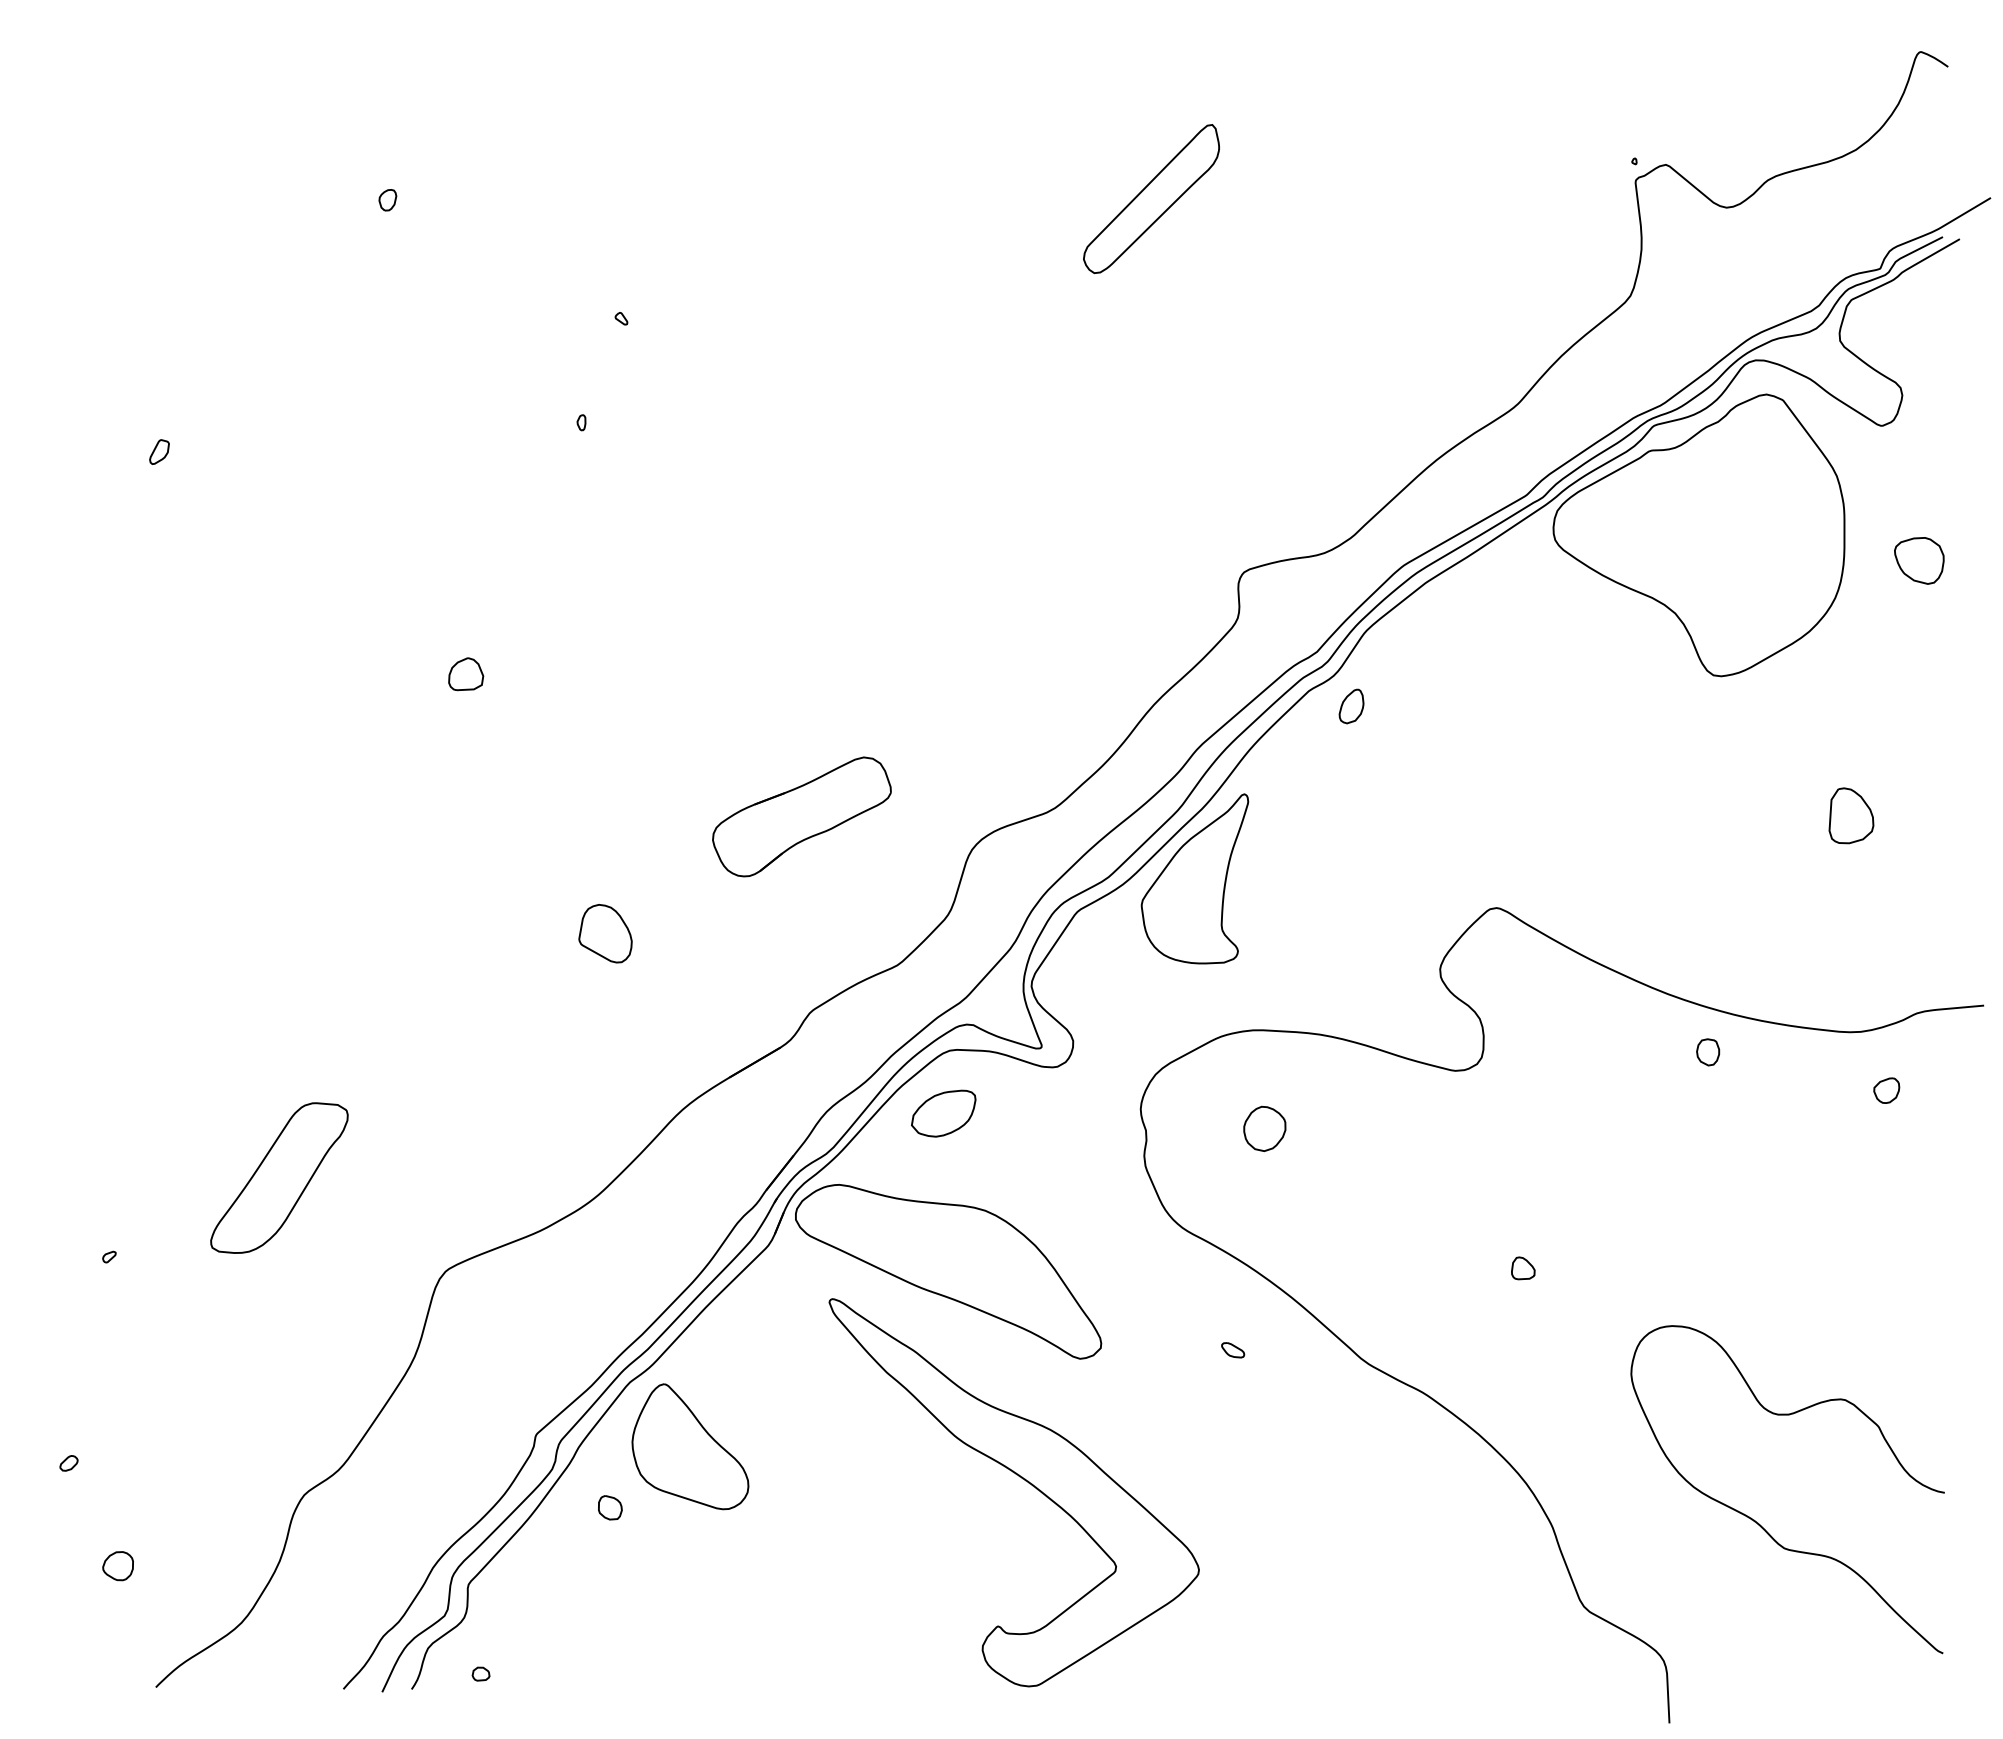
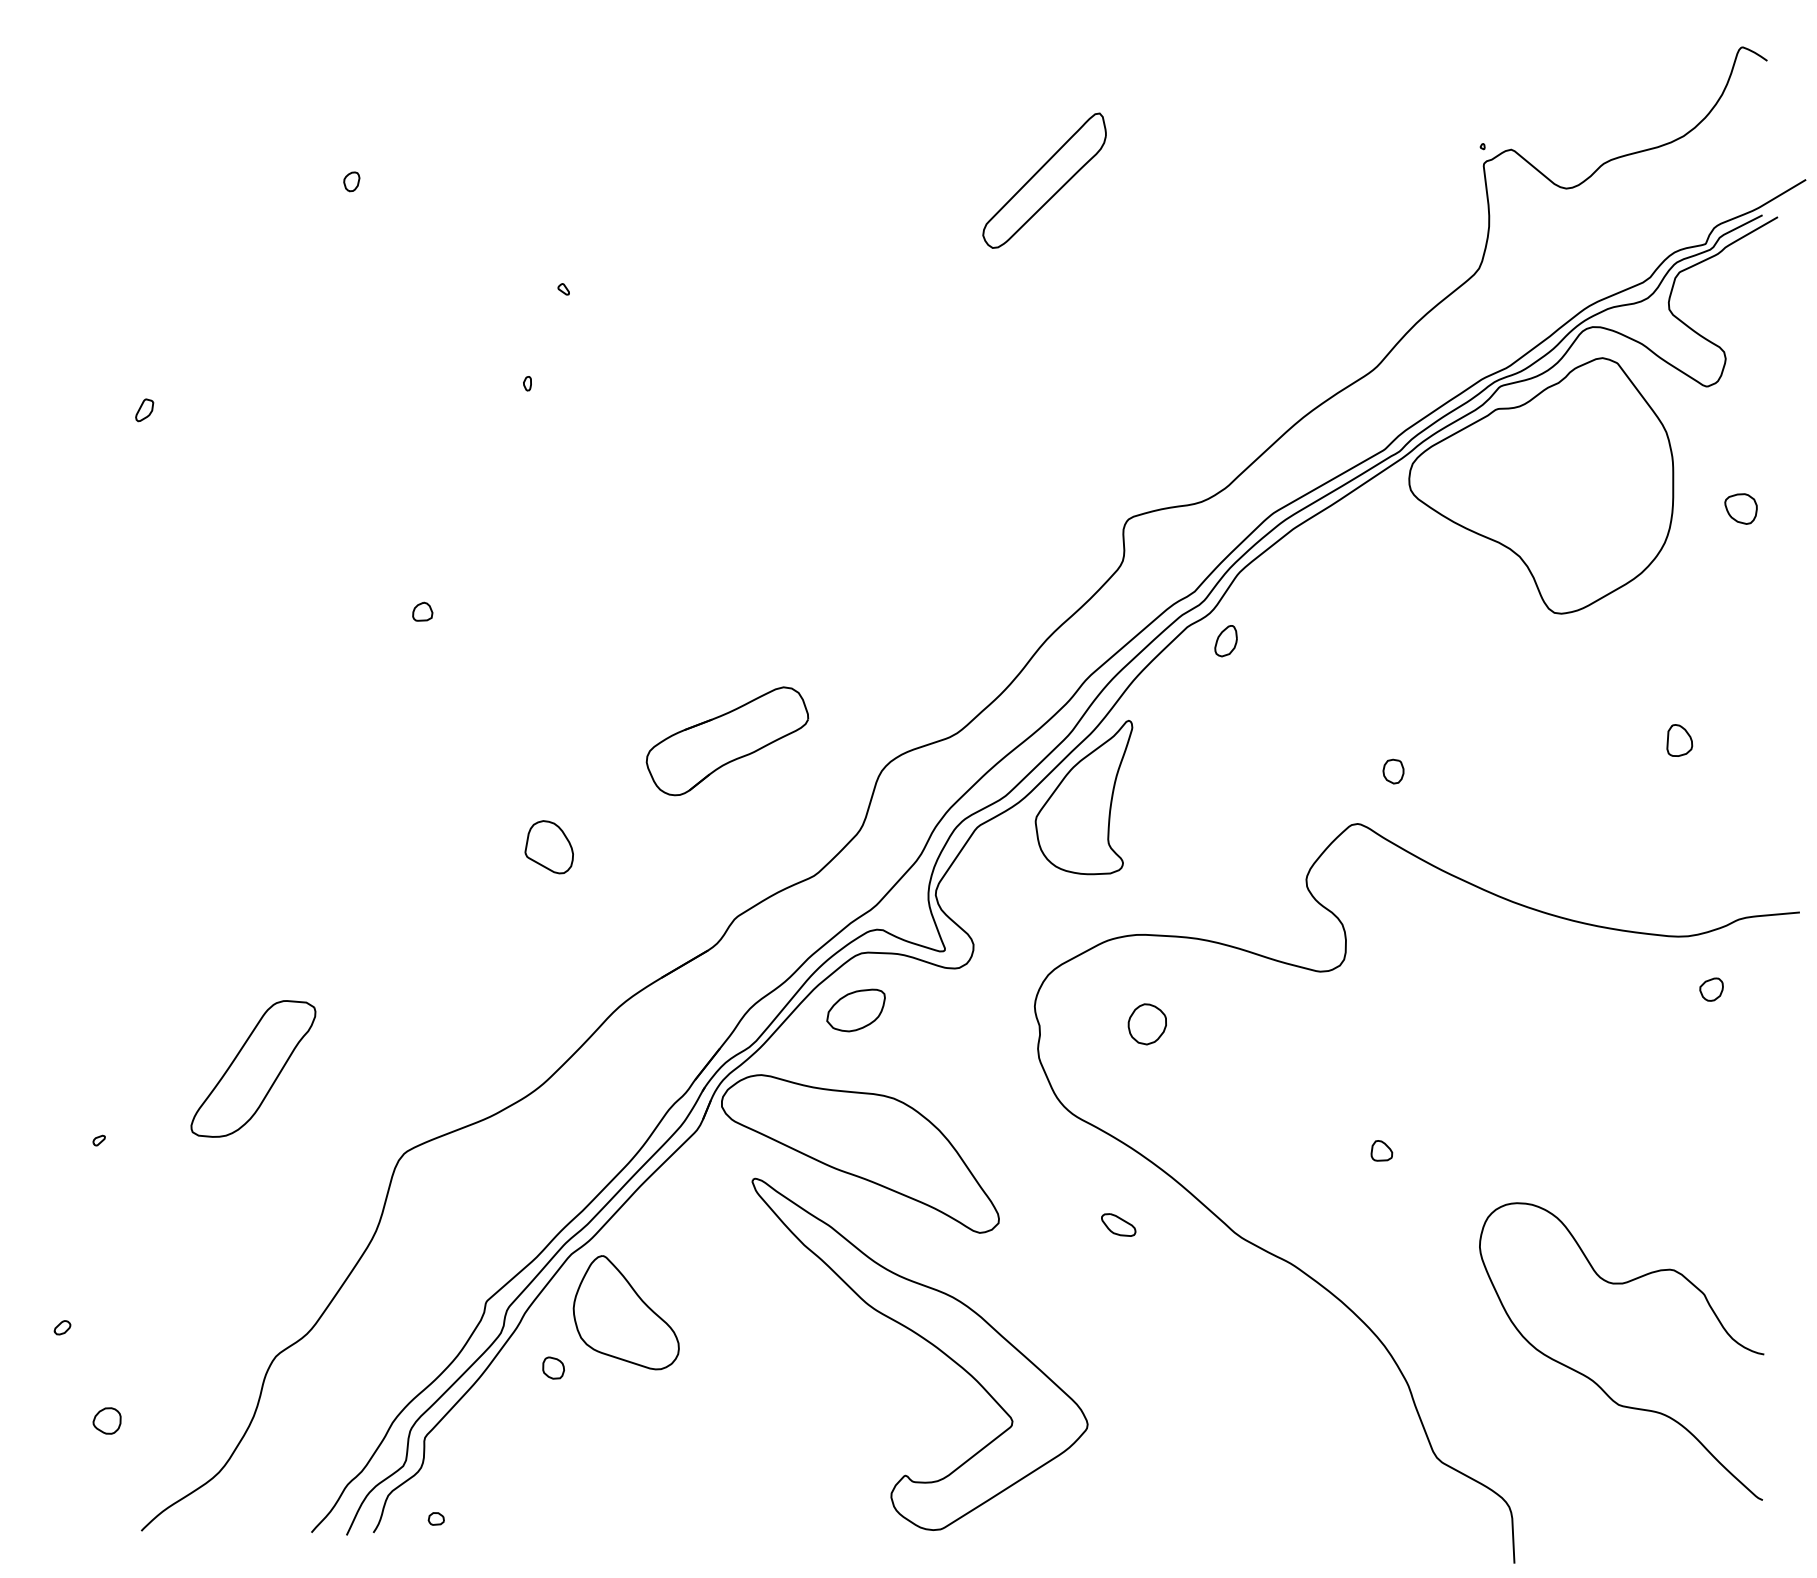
part: (1918, 560) -> (1740, 508), size x0.71
part: (465, 673) -> (422, 611), size x0.62
part: (1851, 816) -> (1679, 740), size x0.62
part: (1708, 1052) -> (1393, 771), moved
part: (1232, 1350) -> (1118, 1225), size x1.67

